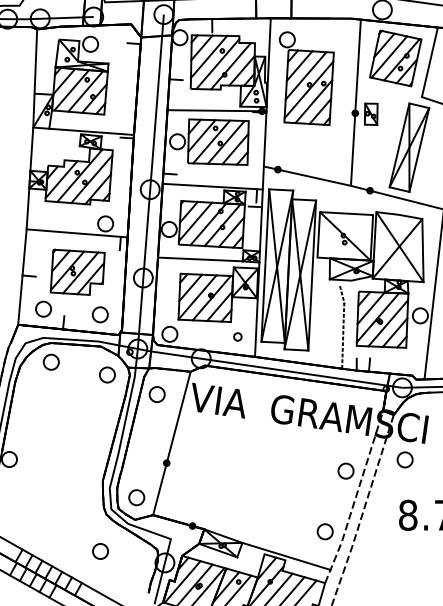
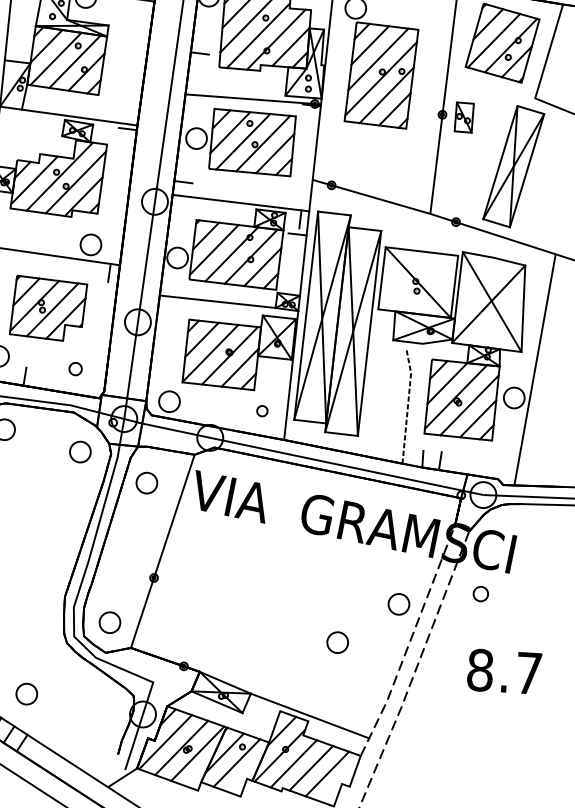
part: (99, 314) -> (74, 368), size x0.6
part: (404, 459) -> (480, 593), size x0.7
part: (324, 531) -> (336, 642), moved
part: (100, 551) -> (26, 694), moved

